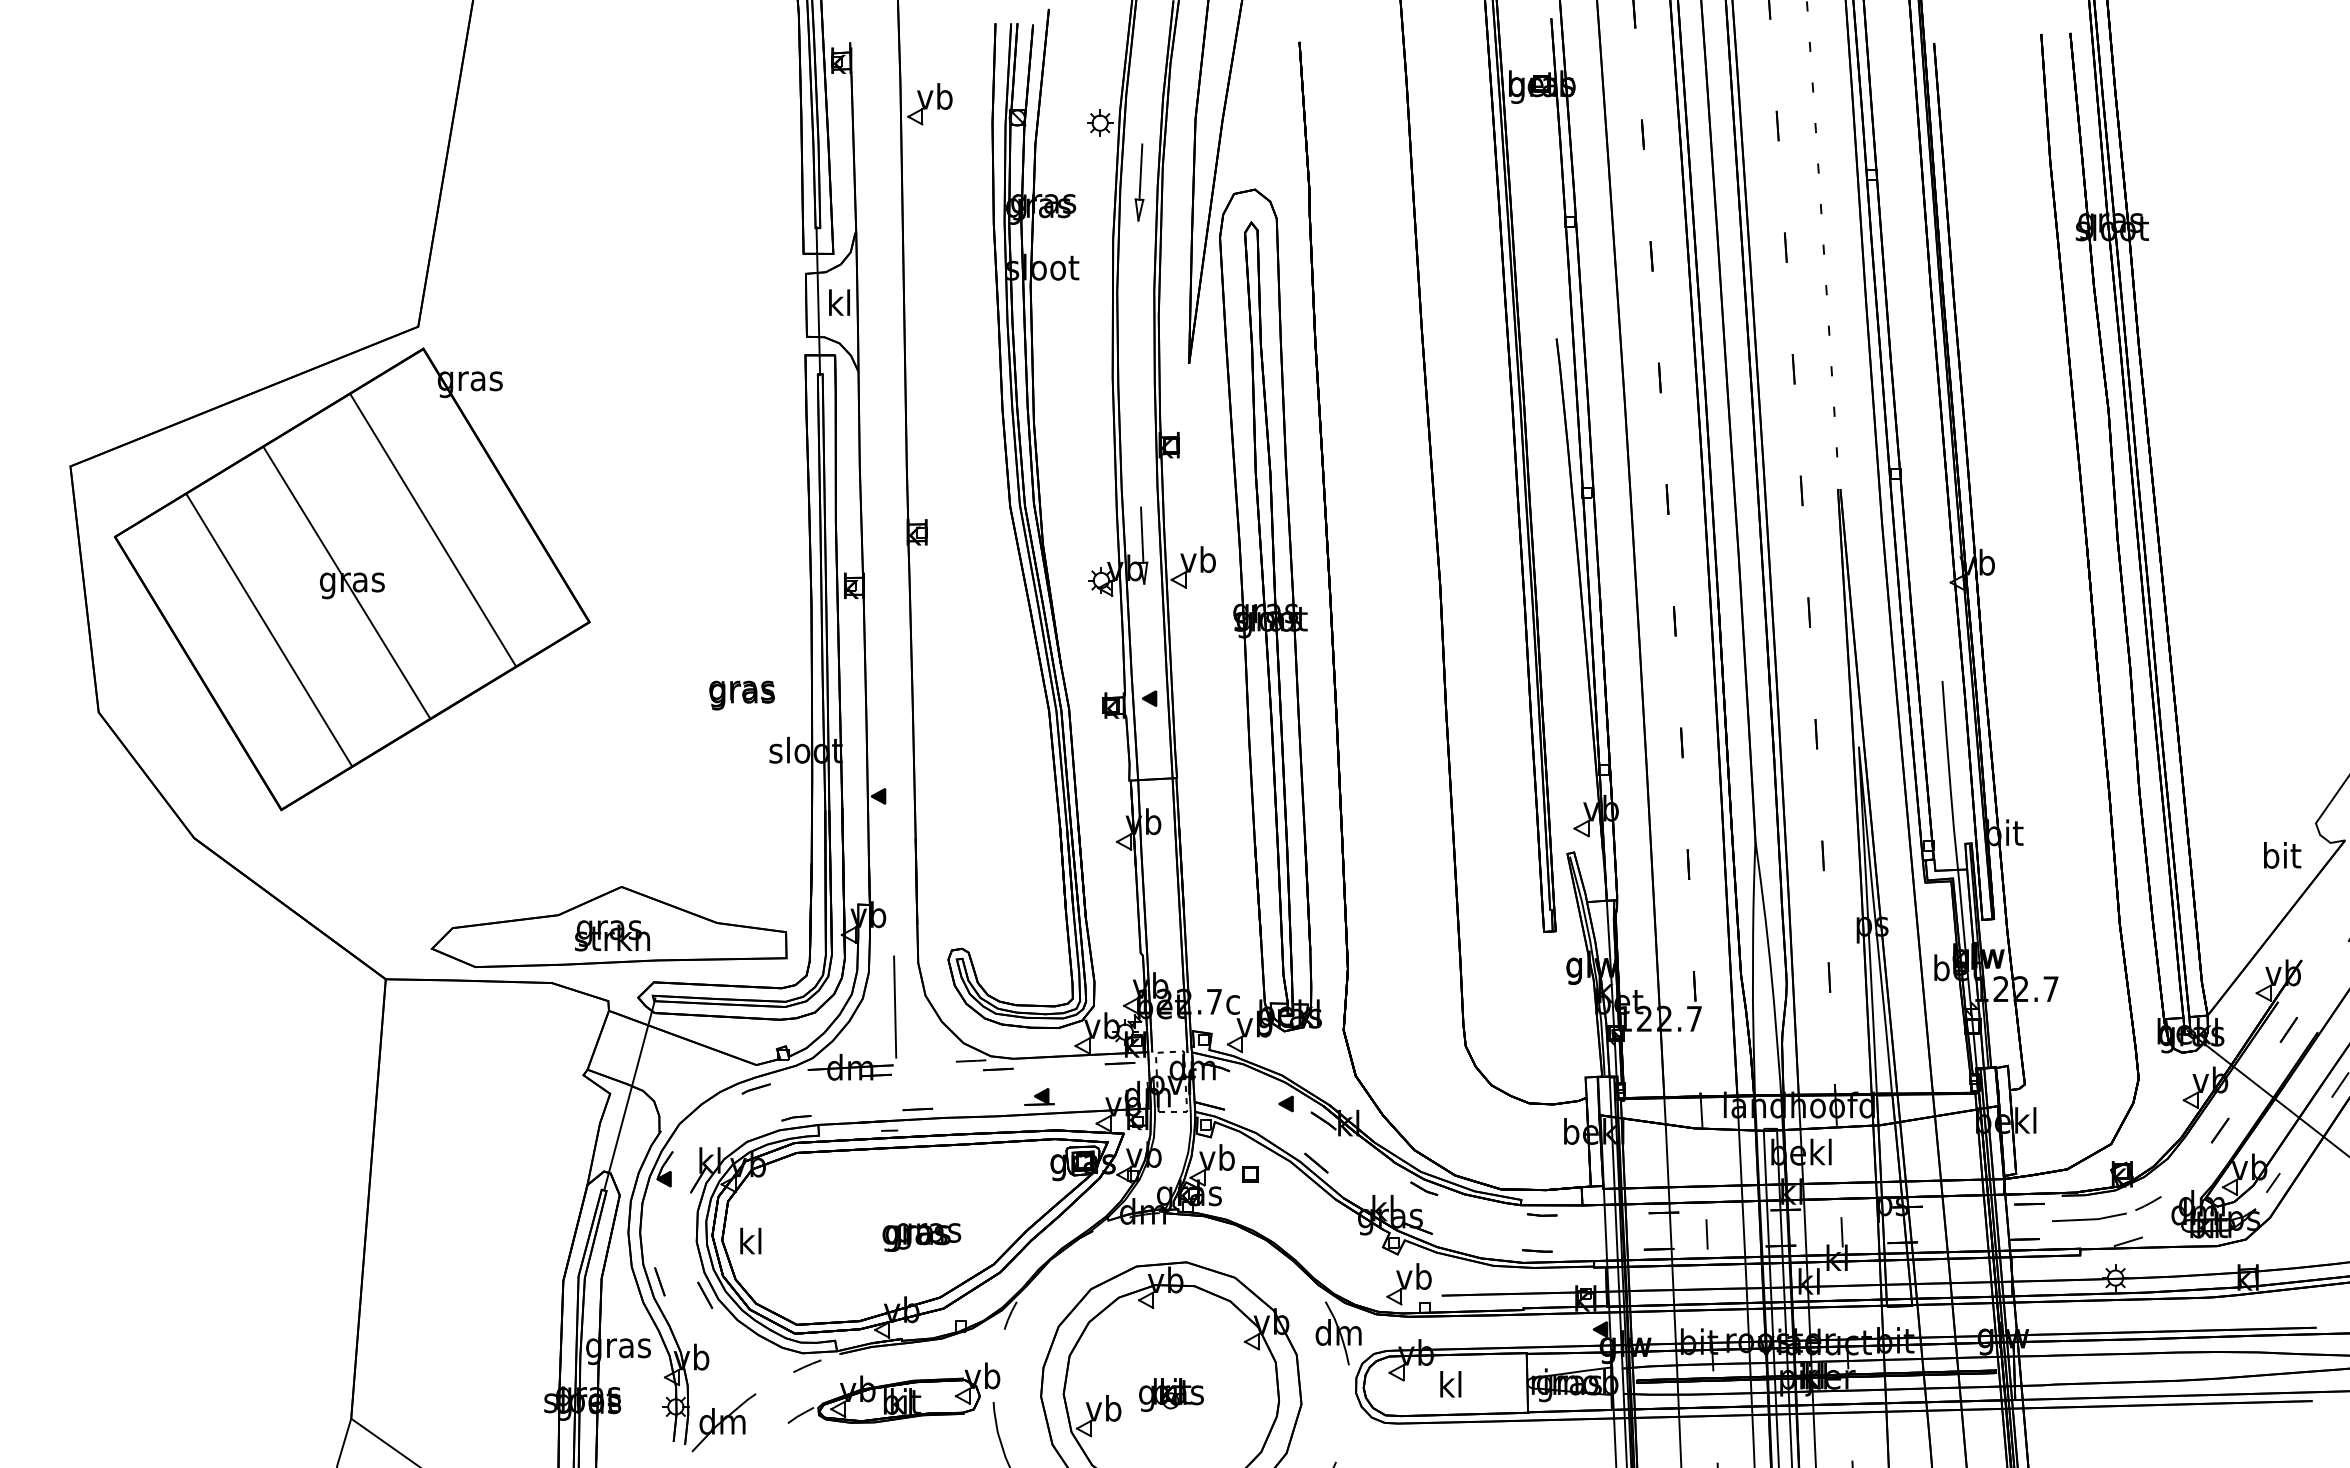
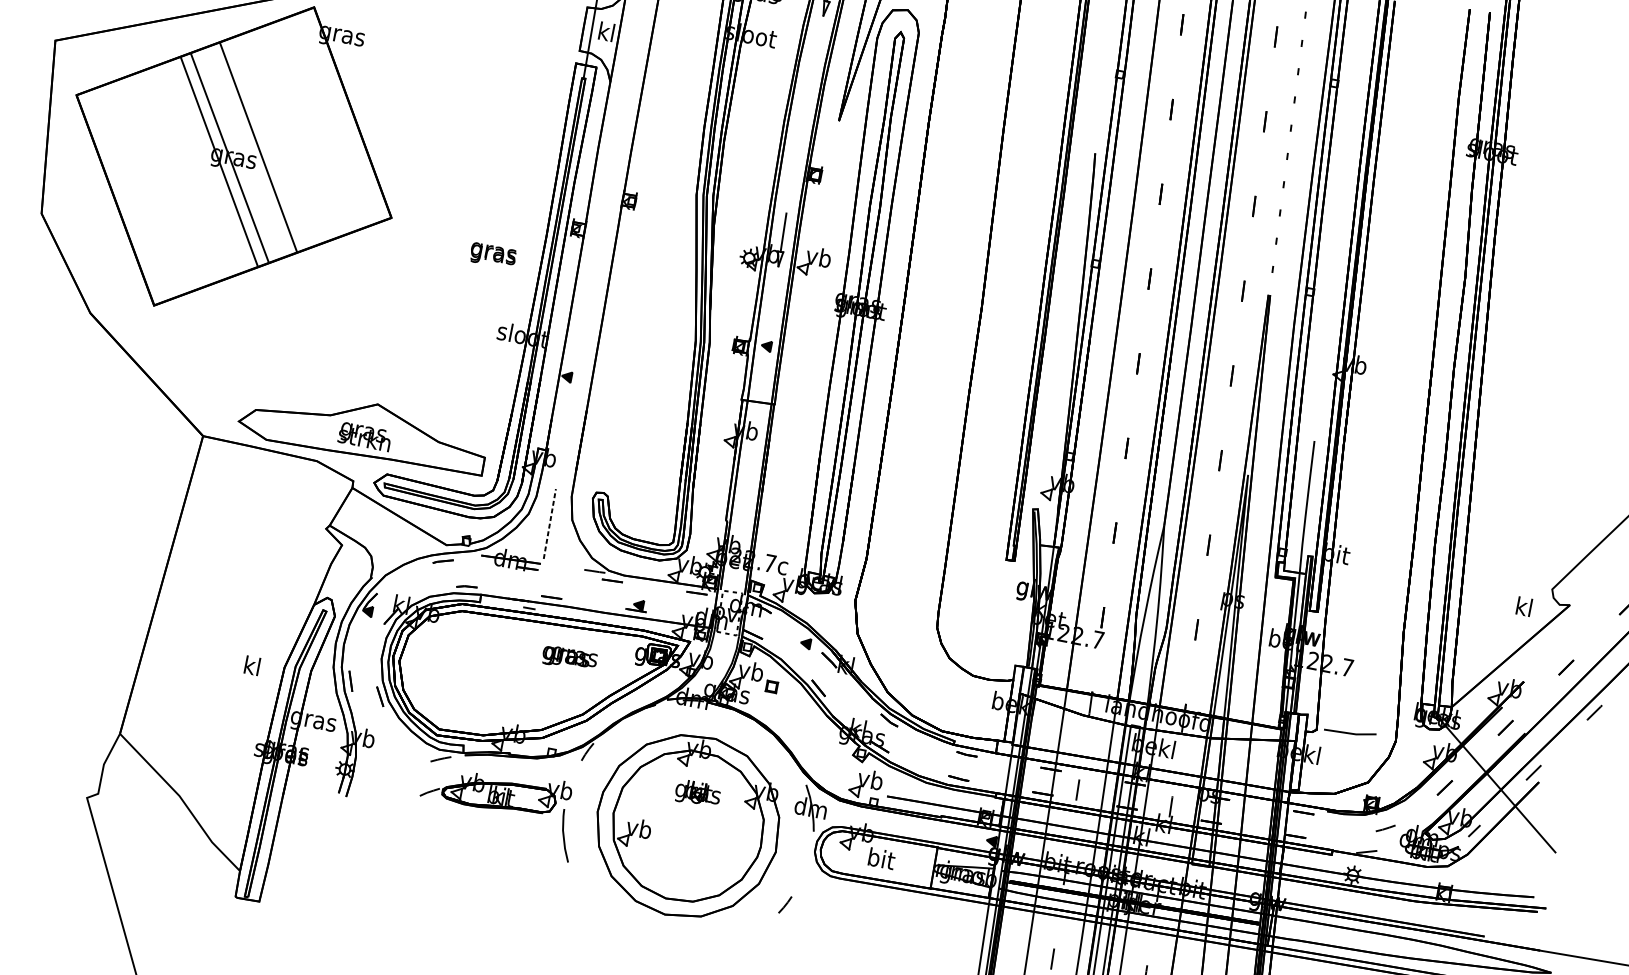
line: (432, 529) -> (258, 146), moved
line: (268, 629) -> (218, 161), moved
text: (741, 695) -> (492, 255), moved
text: (2282, 855) -> (1524, 607), bit -> kl
line: (895, 1007) -> (550, 524), solid -> dashed
line: (629, 1093) -> (355, 547), removed
line: (2089, 1218) -> (1350, 732), moved
text: (921, 1237) -> (569, 658), moved
text: (750, 1240) -> (252, 665), moved
text: (1451, 1384) -> (881, 858), kl -> bit
part: (1171, 1394) -> (698, 793), moved
part: (723, 1422) -> (375, 786), removed

